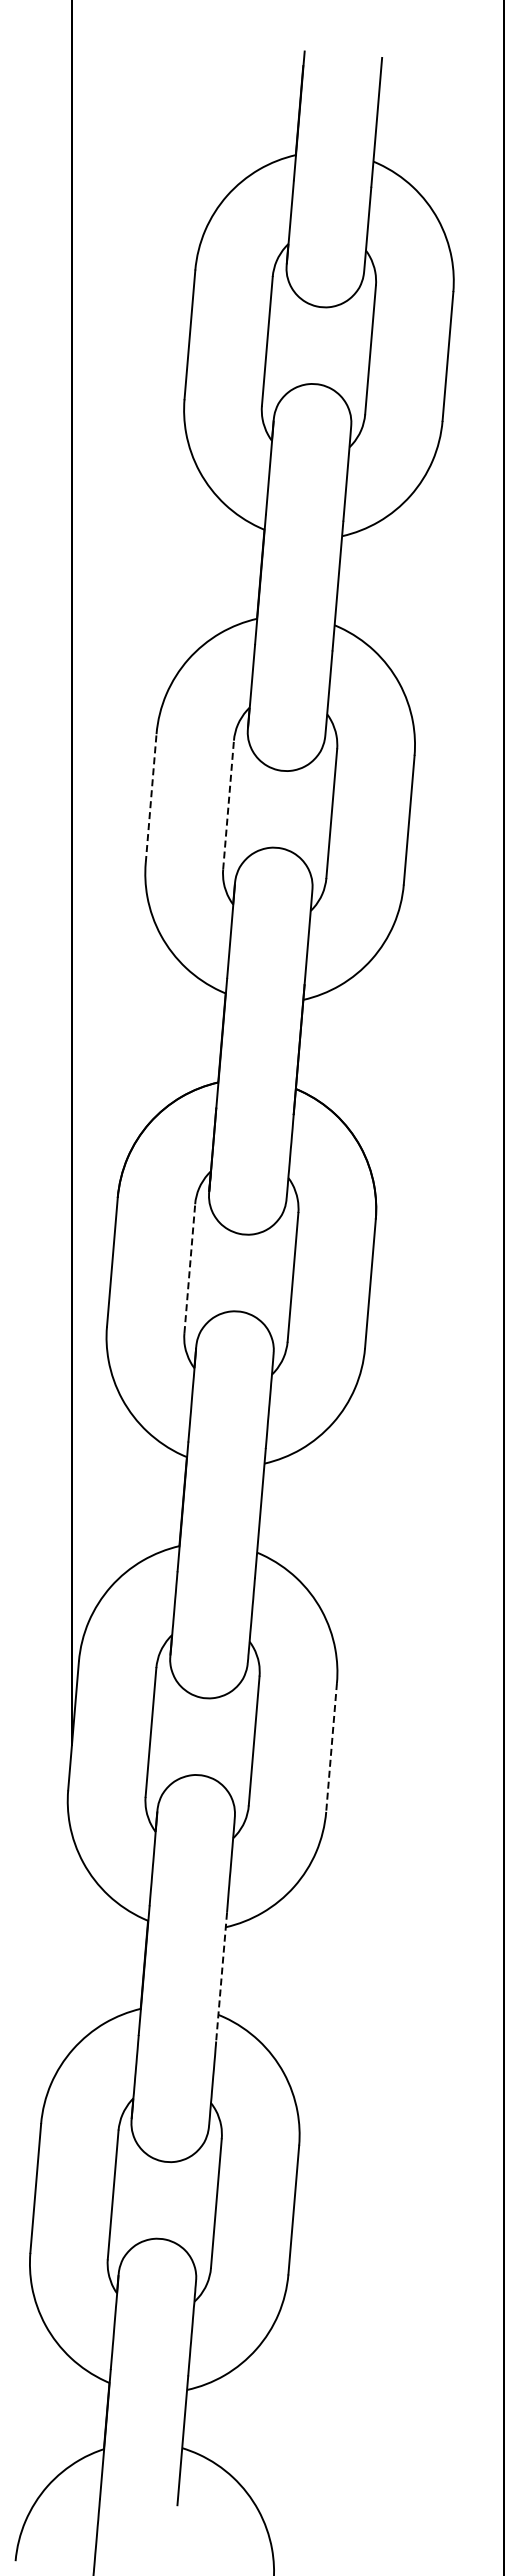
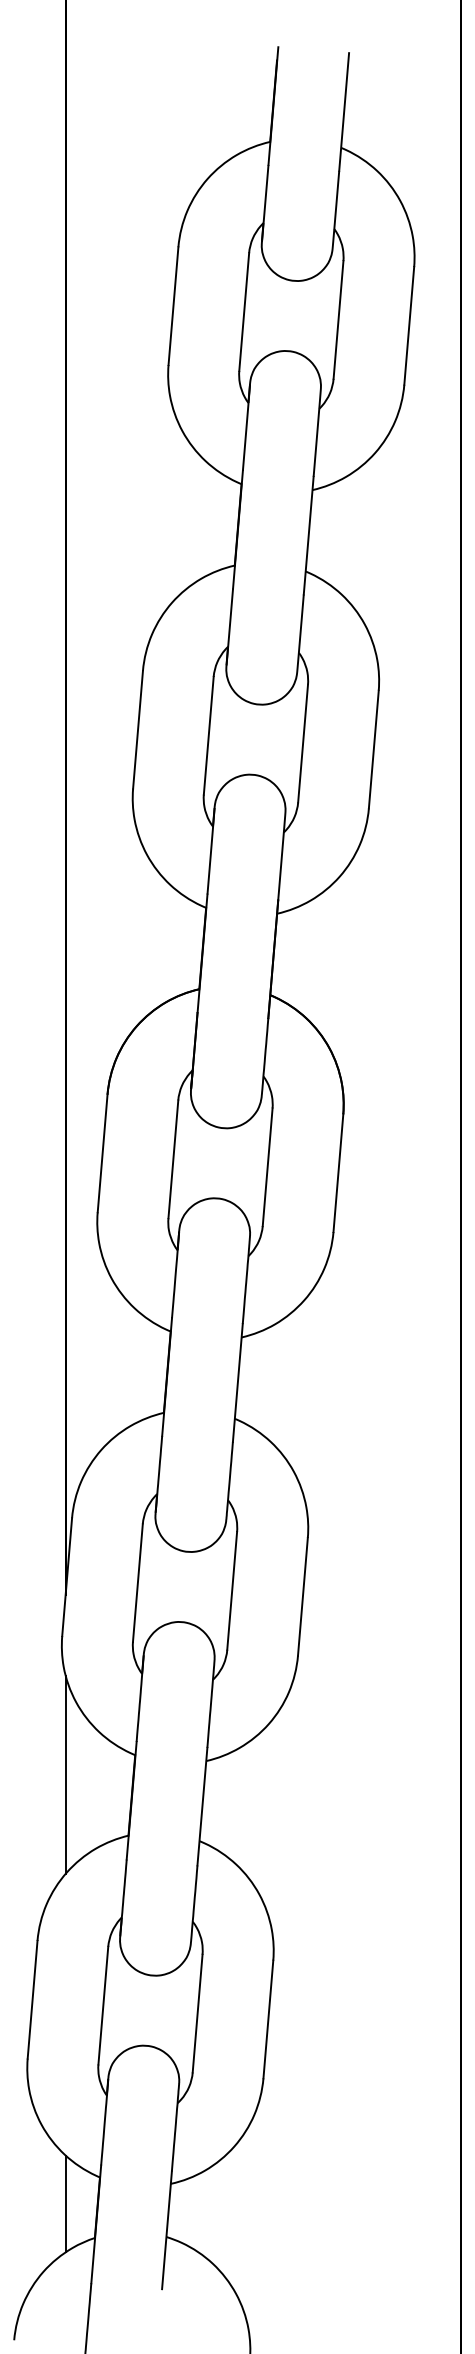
line: (151, 798) -> (138, 729), dashed -> solid
line: (228, 805) -> (208, 736), dashed -> solid
line: (189, 1268) -> (173, 1159), dashed -> solid
line: (331, 1747) -> (302, 1596), dashed -> solid
line: (71, 1941) -> (65, 1774), added
line: (221, 1977) -> (202, 1806), dashed -> solid
line: (71, 2411) -> (65, 2203), added

